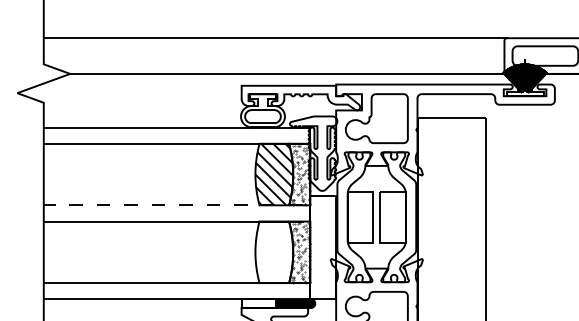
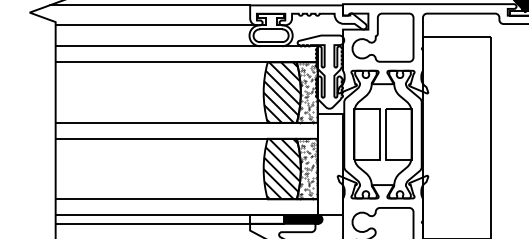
line: (139, 85) -> (149, 5), added
line: (145, 105) -> (155, 24), added
line: (173, 205) -> (183, 123), dashed -> solid
hatch: (274, 252) -> (282, 169), added
line: (142, 308) -> (152, 224), added

